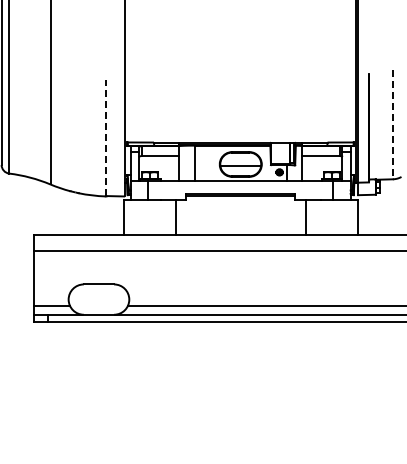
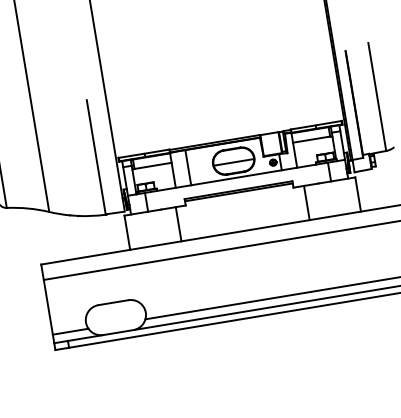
line: (392, 124) -> (376, 96), dashed -> solid
line: (105, 137) -> (95, 156), dashed -> solid

